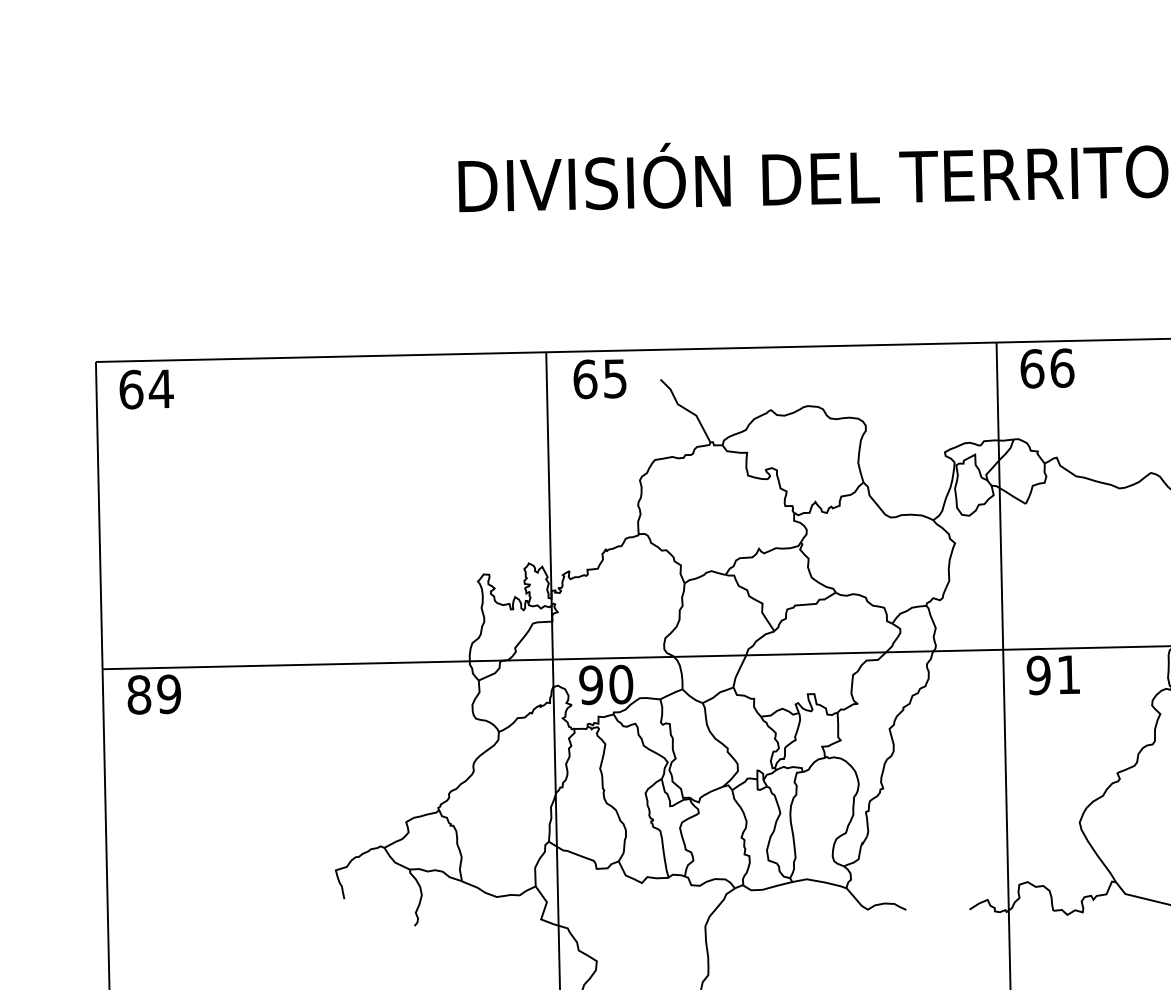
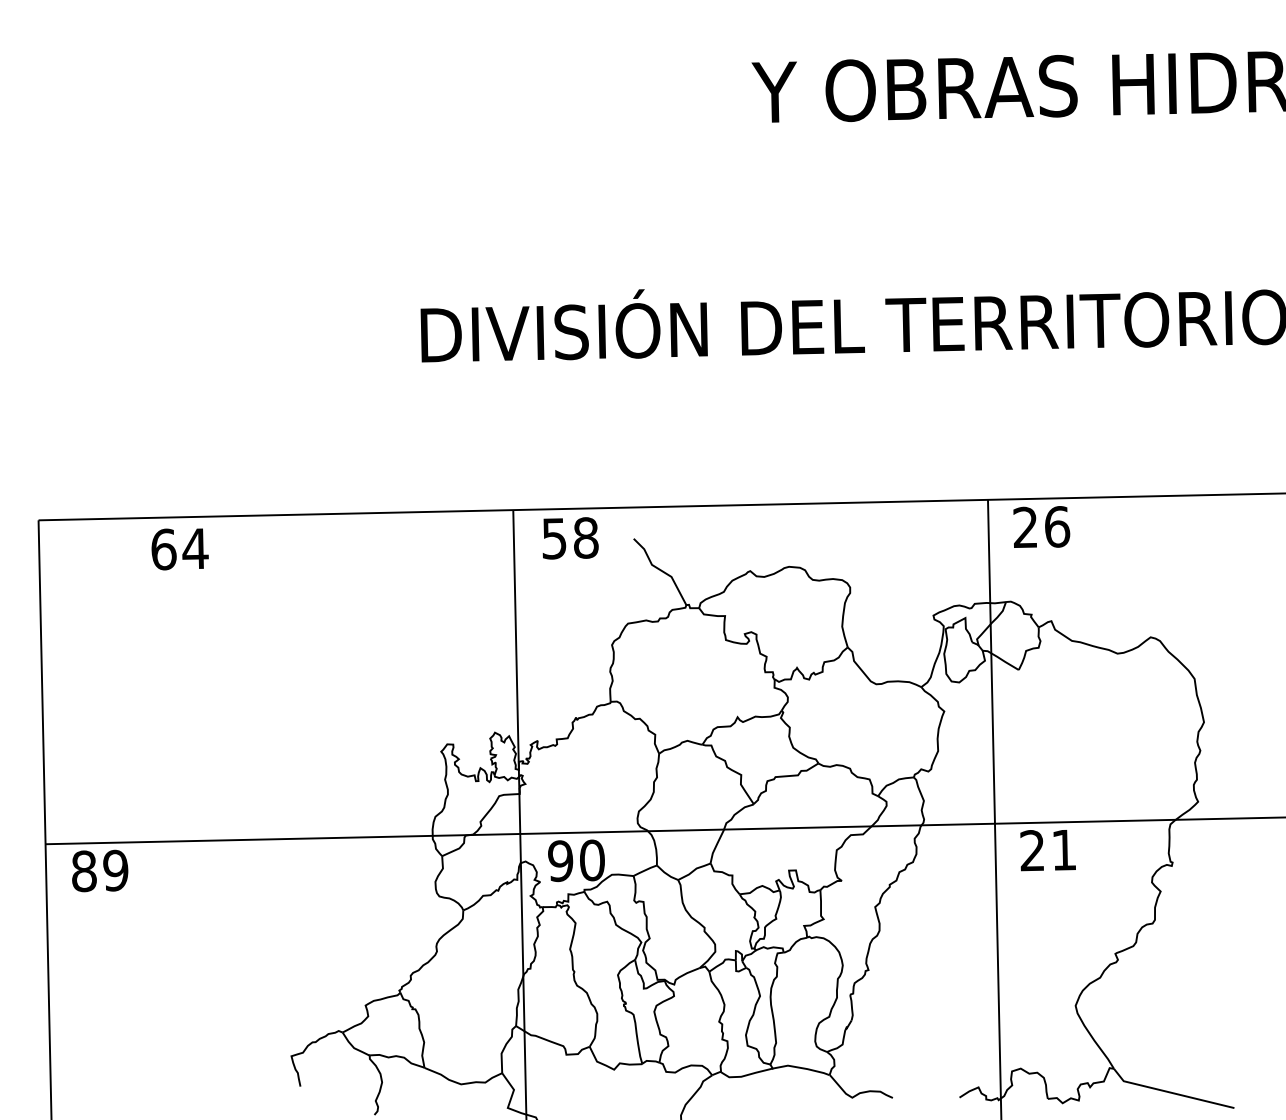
text: (1032, 368) -> (1025, 527), 66 -> 26
text: (600, 379) -> (570, 538), 65 -> 58
text: (146, 389) -> (179, 549), moved
text: (1037, 675) -> (1031, 850), 91 -> 21

